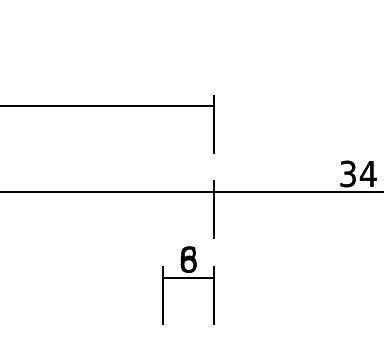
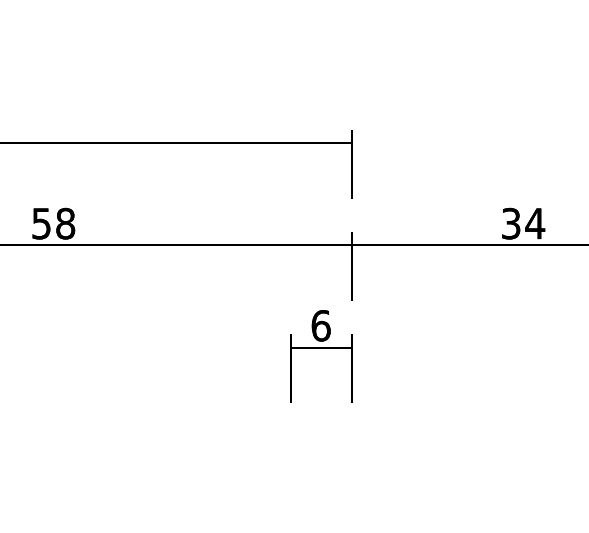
text: (188, 259) -> (320, 325), 8 -> 6

